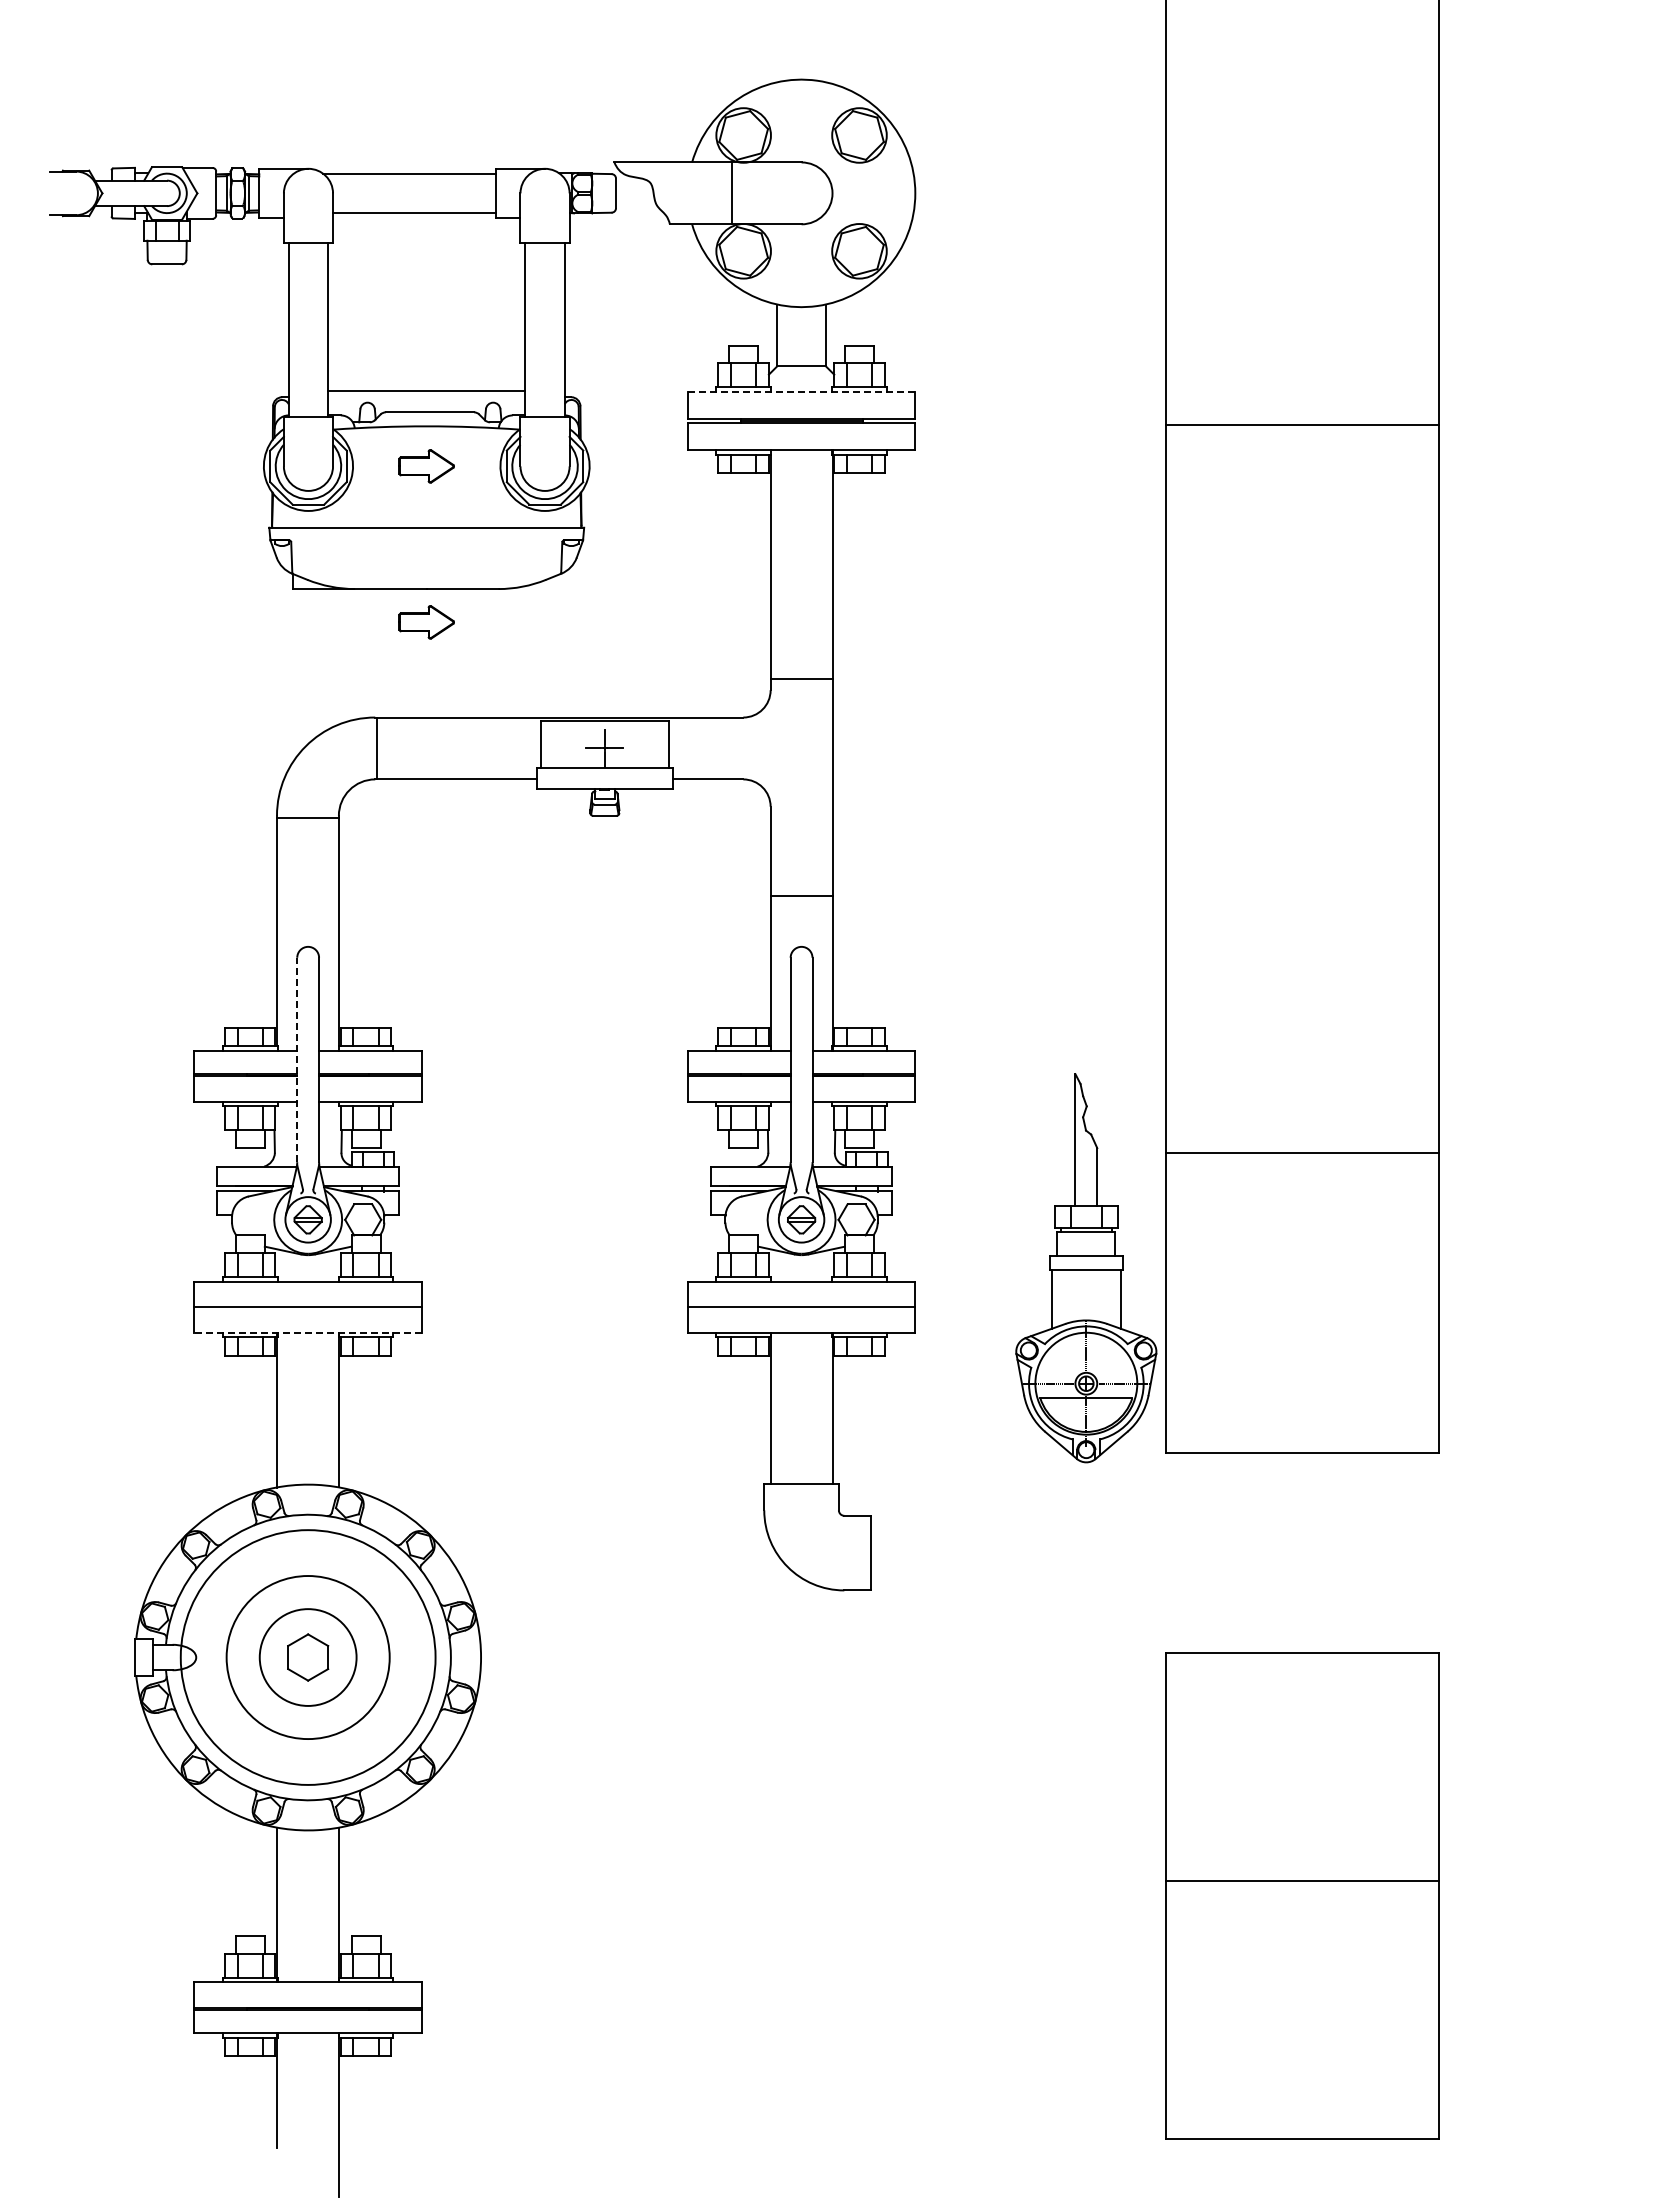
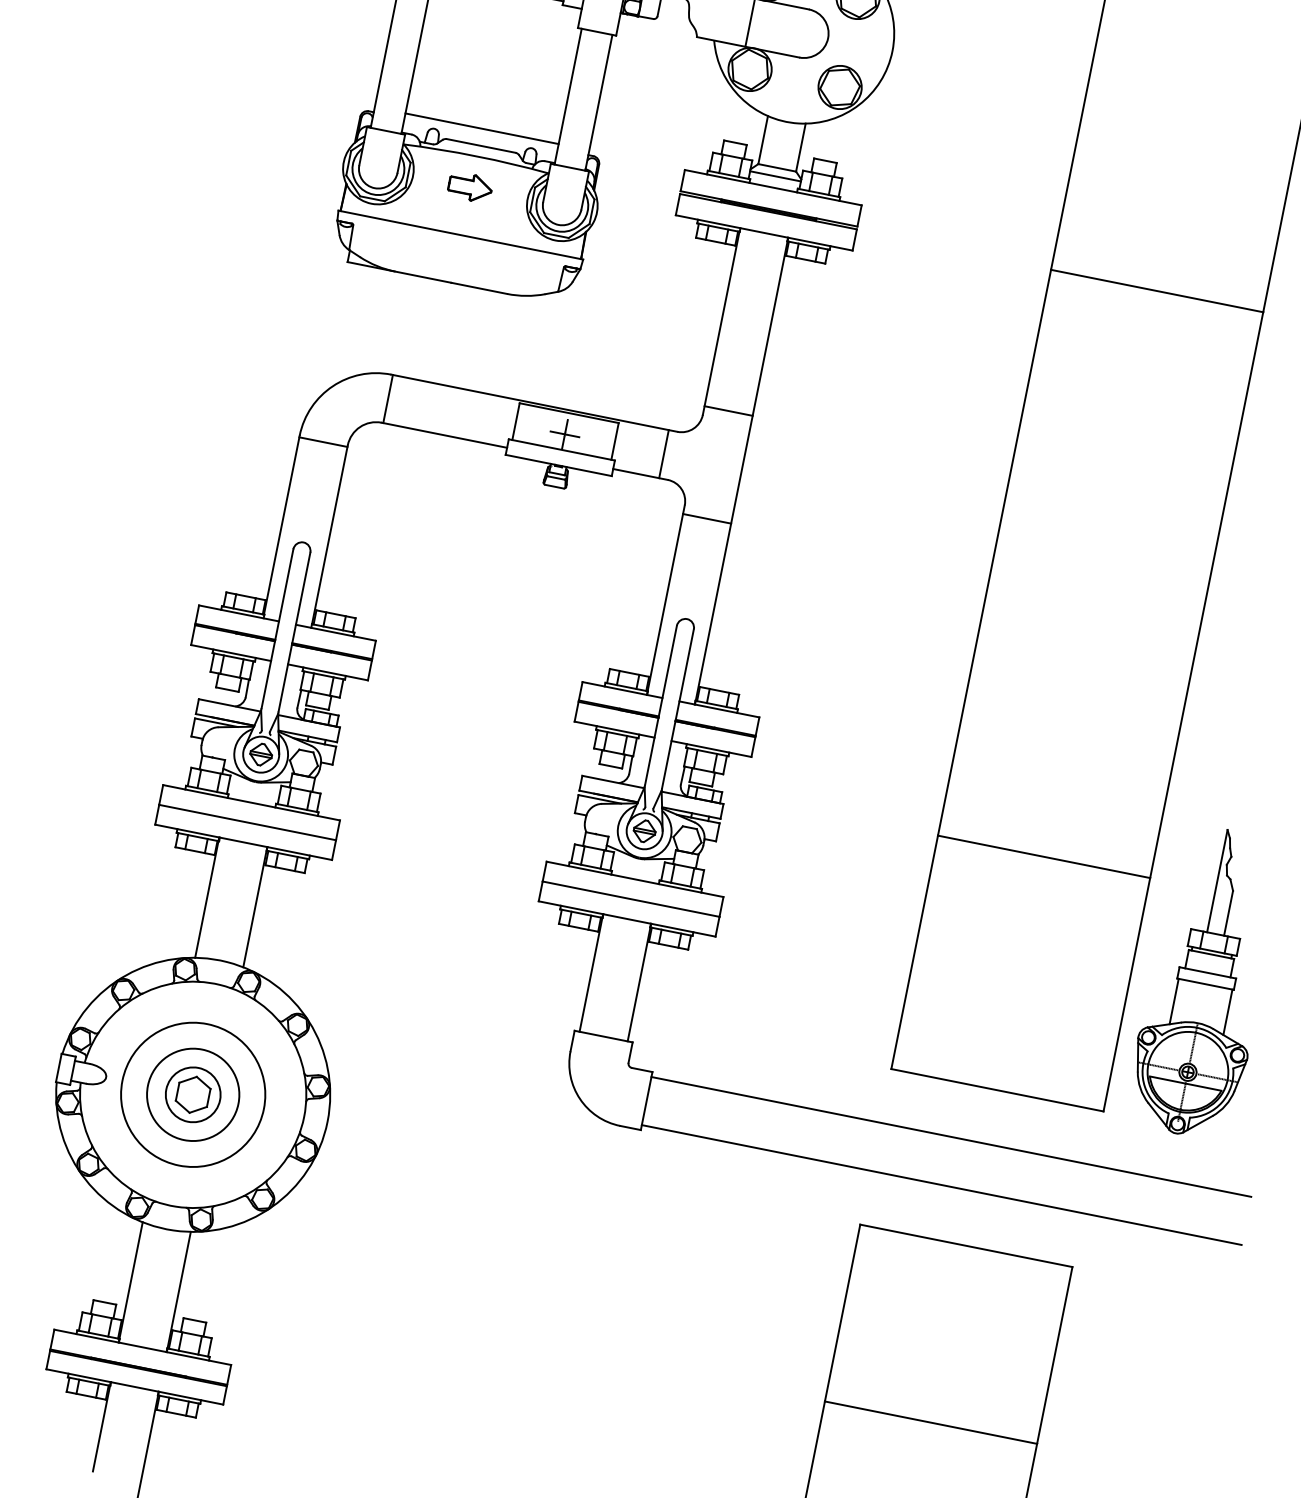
line: (801, 377) -> (775, 176), added
line: (801, 391) -> (773, 187), dashed -> solid
part: (426, 622) -> (445, 308), removed
line: (732, 748) -> (664, 454), added
line: (801, 895) -> (707, 518), moved
line: (297, 1059) -> (277, 628), dashed -> solid
part: (1086, 1268) -> (1205, 982), moved
line: (308, 1332) -> (243, 842), dashed -> solid
line: (1256, 1522) -> (951, 1137), added
line: (1256, 1584) -> (941, 1185), added
circle: (307, 1657) -> (192, 1094), size x0.71
circle: (307, 1657) -> (192, 1094), size x0.71
circle: (308, 1657) -> (193, 1094), size x0.71

